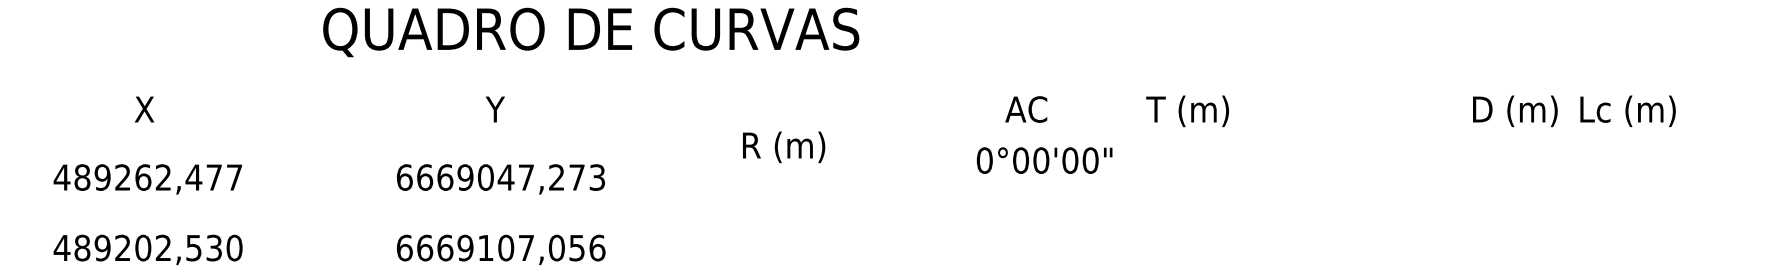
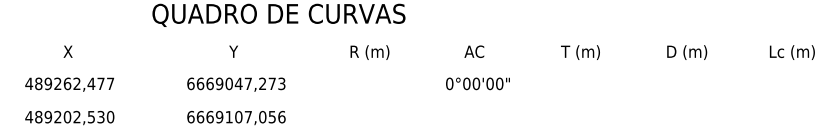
text: (1026, 108) -> (474, 51), moved
text: (1187, 111) -> (580, 52), moved
text: (1516, 111) -> (687, 52), moved
text: (1628, 111) -> (792, 52), moved
text: (783, 147) -> (369, 52), moved
text: (1043, 159) -> (477, 83), moved

